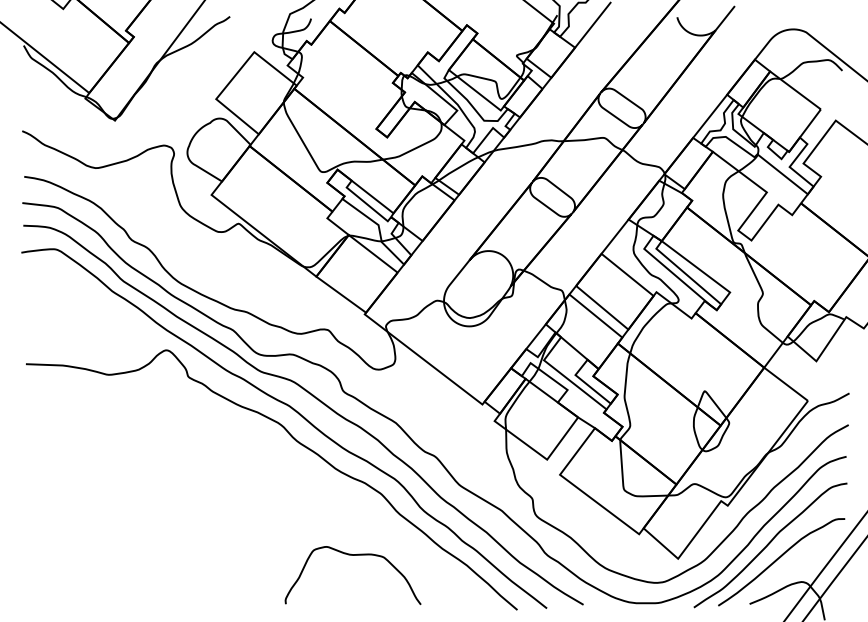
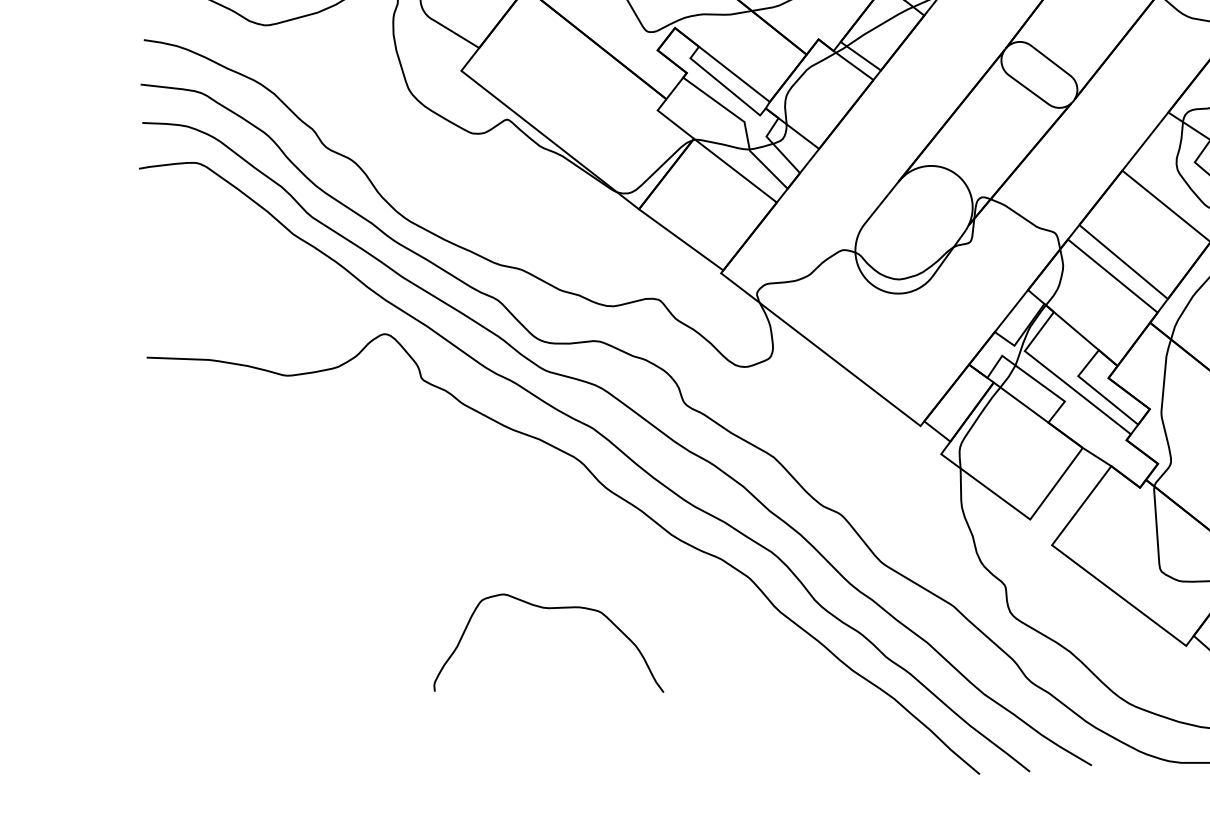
curve: (352, 555) -> (547, 609), moved

